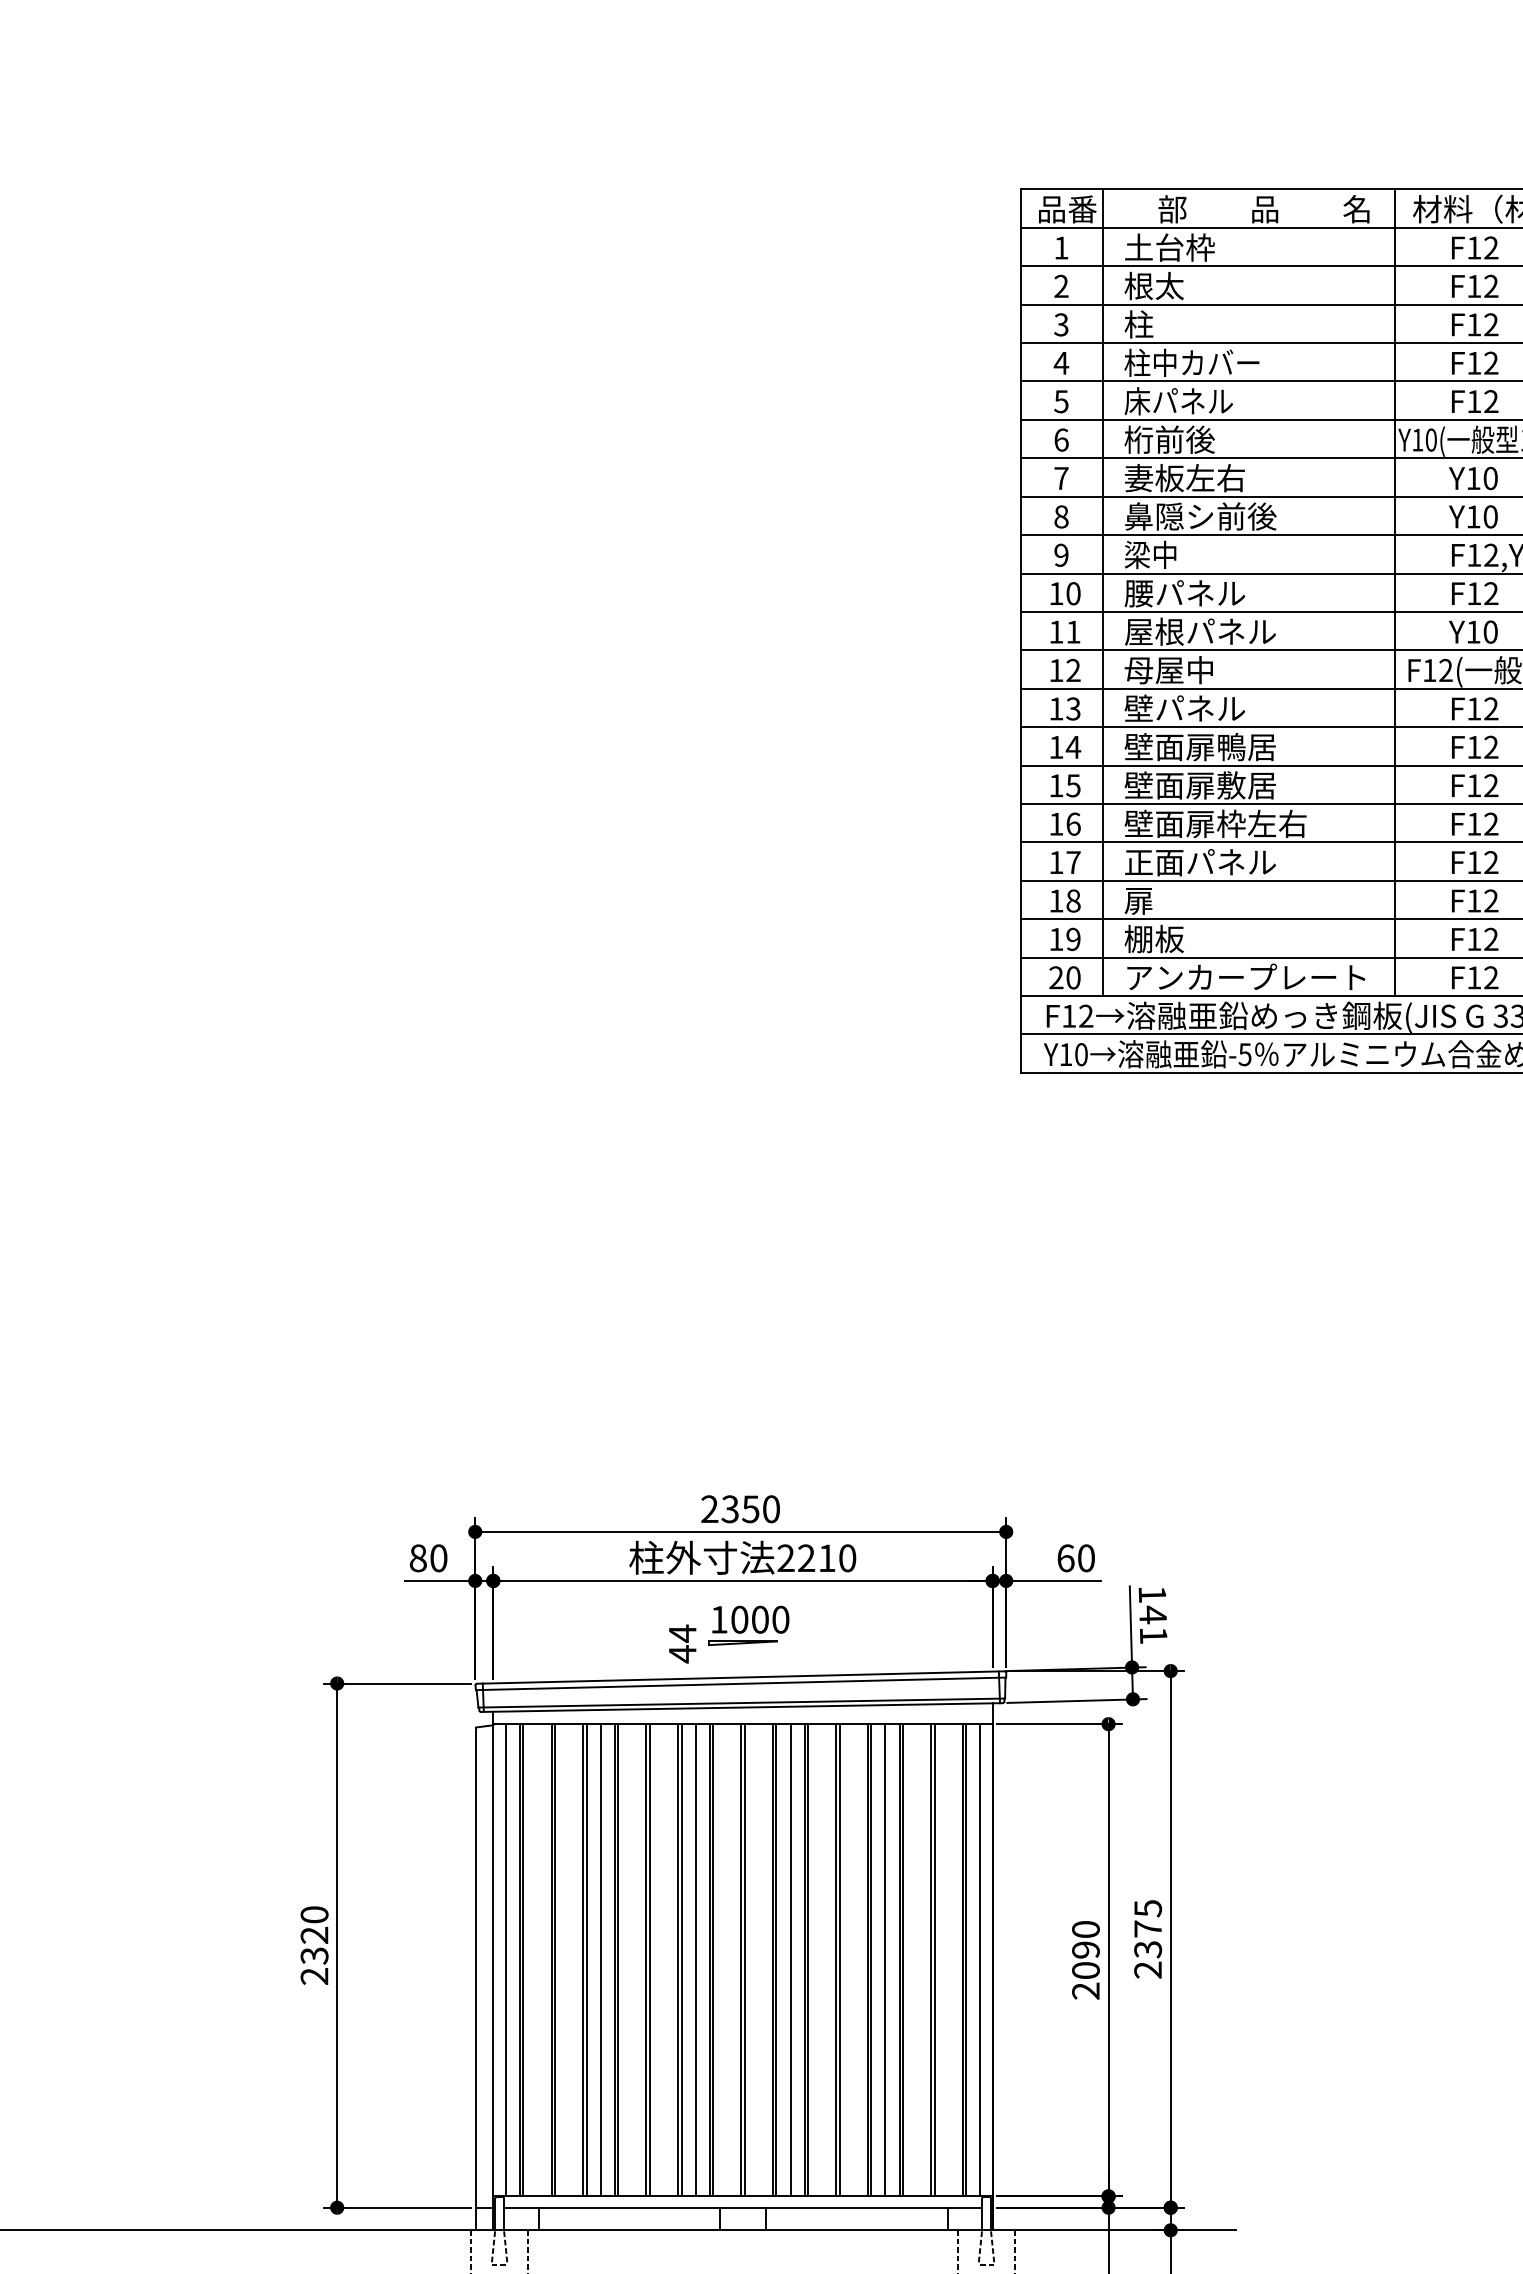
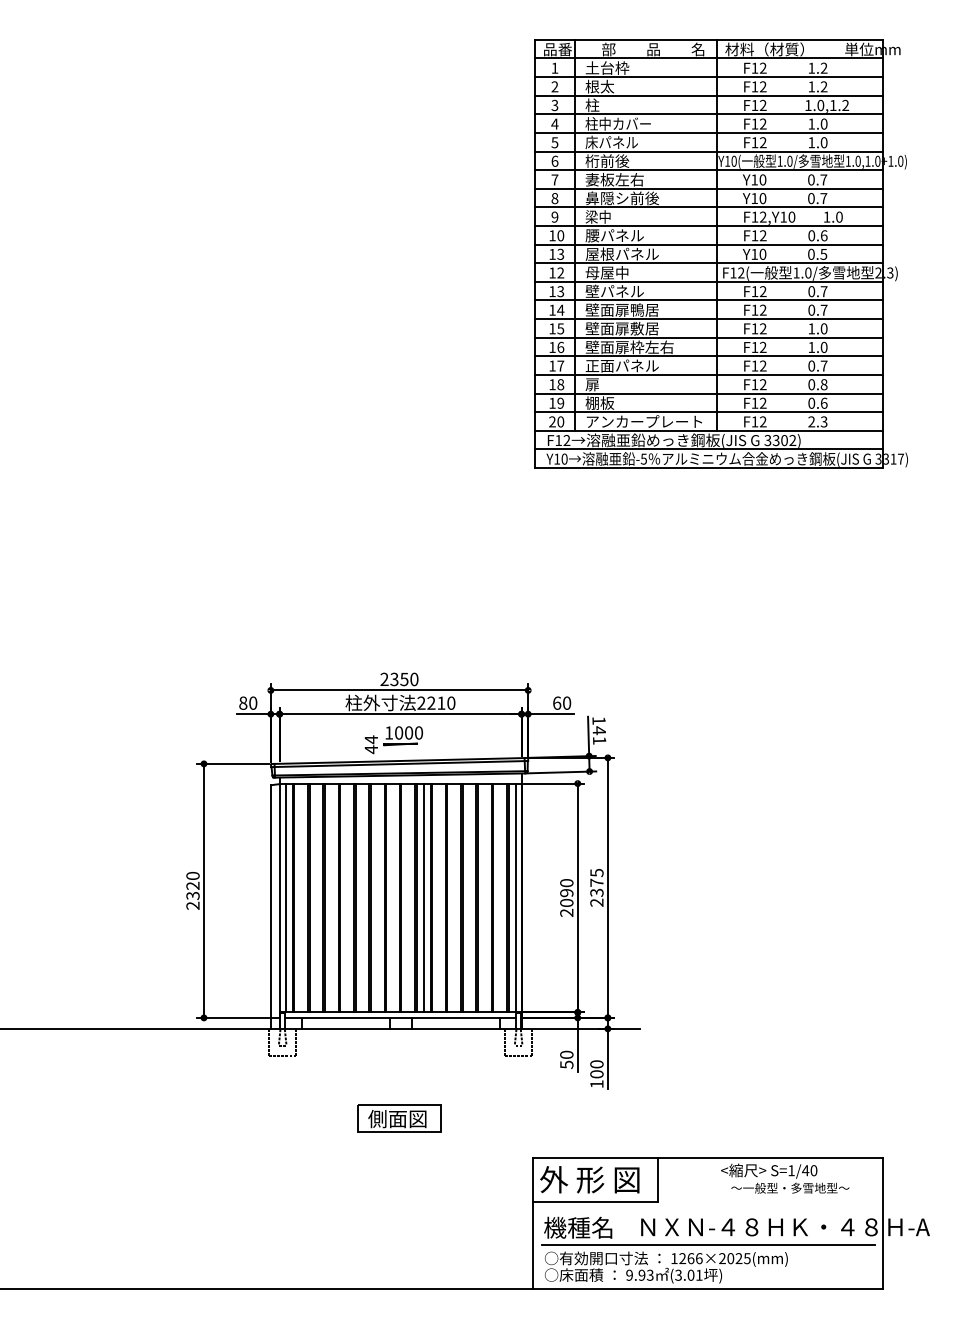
text: (1072, 630) -> (560, 253), 11 -> 13
line: (600, 1959) -> (331, 897), removed
line: (695, 1959) -> (377, 897), removed
line: (885, 1959) -> (469, 897), removed

